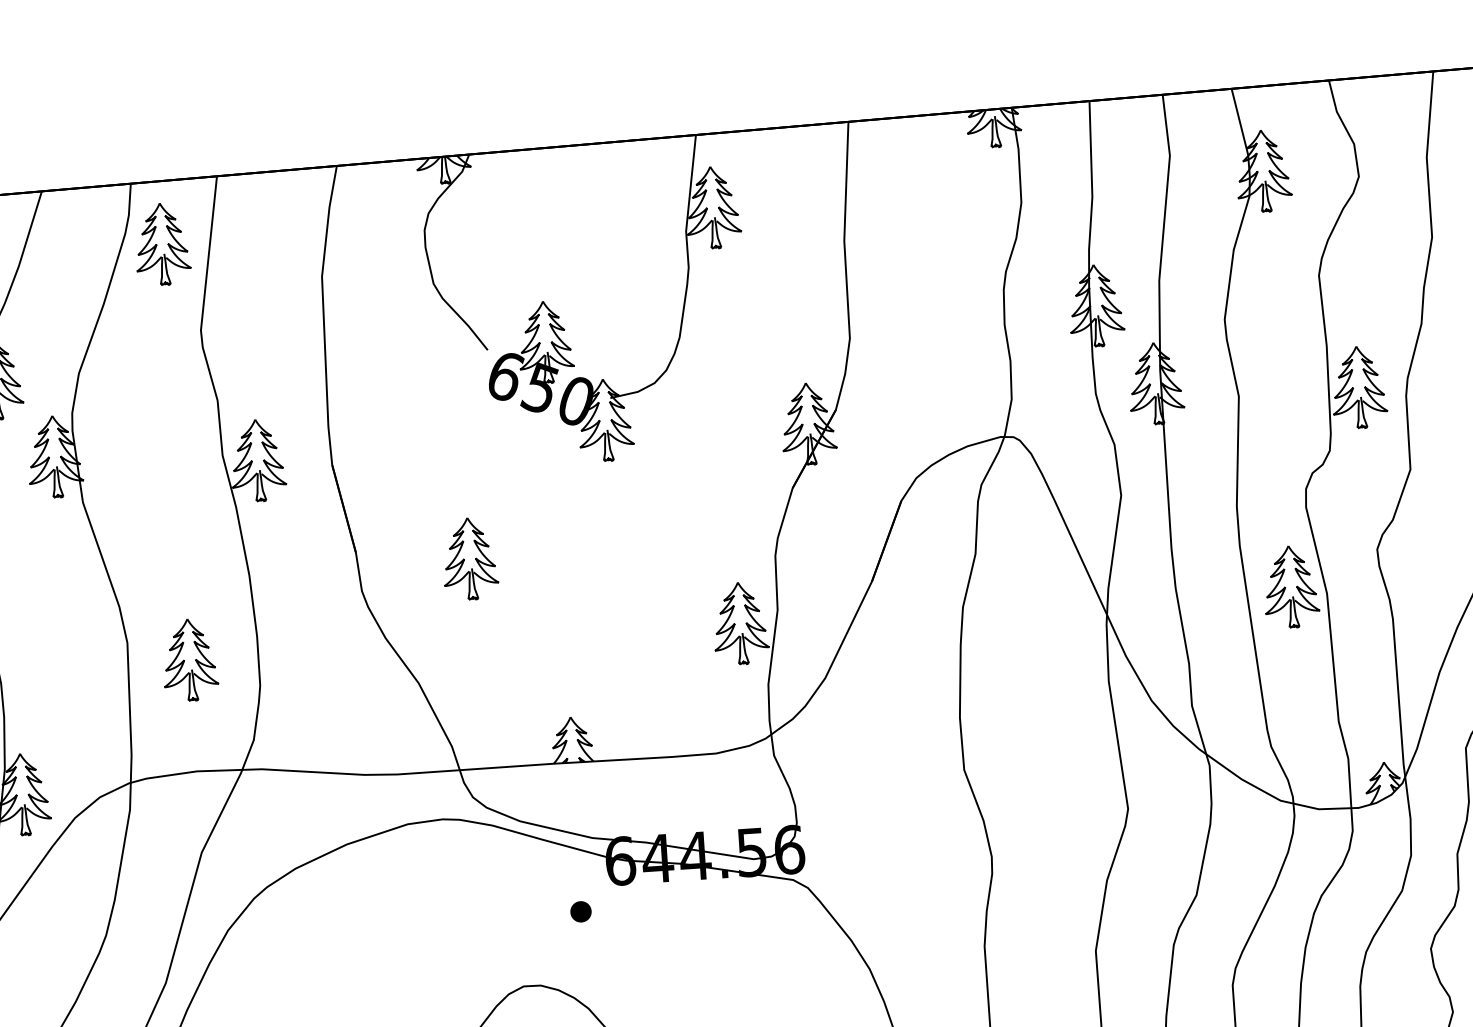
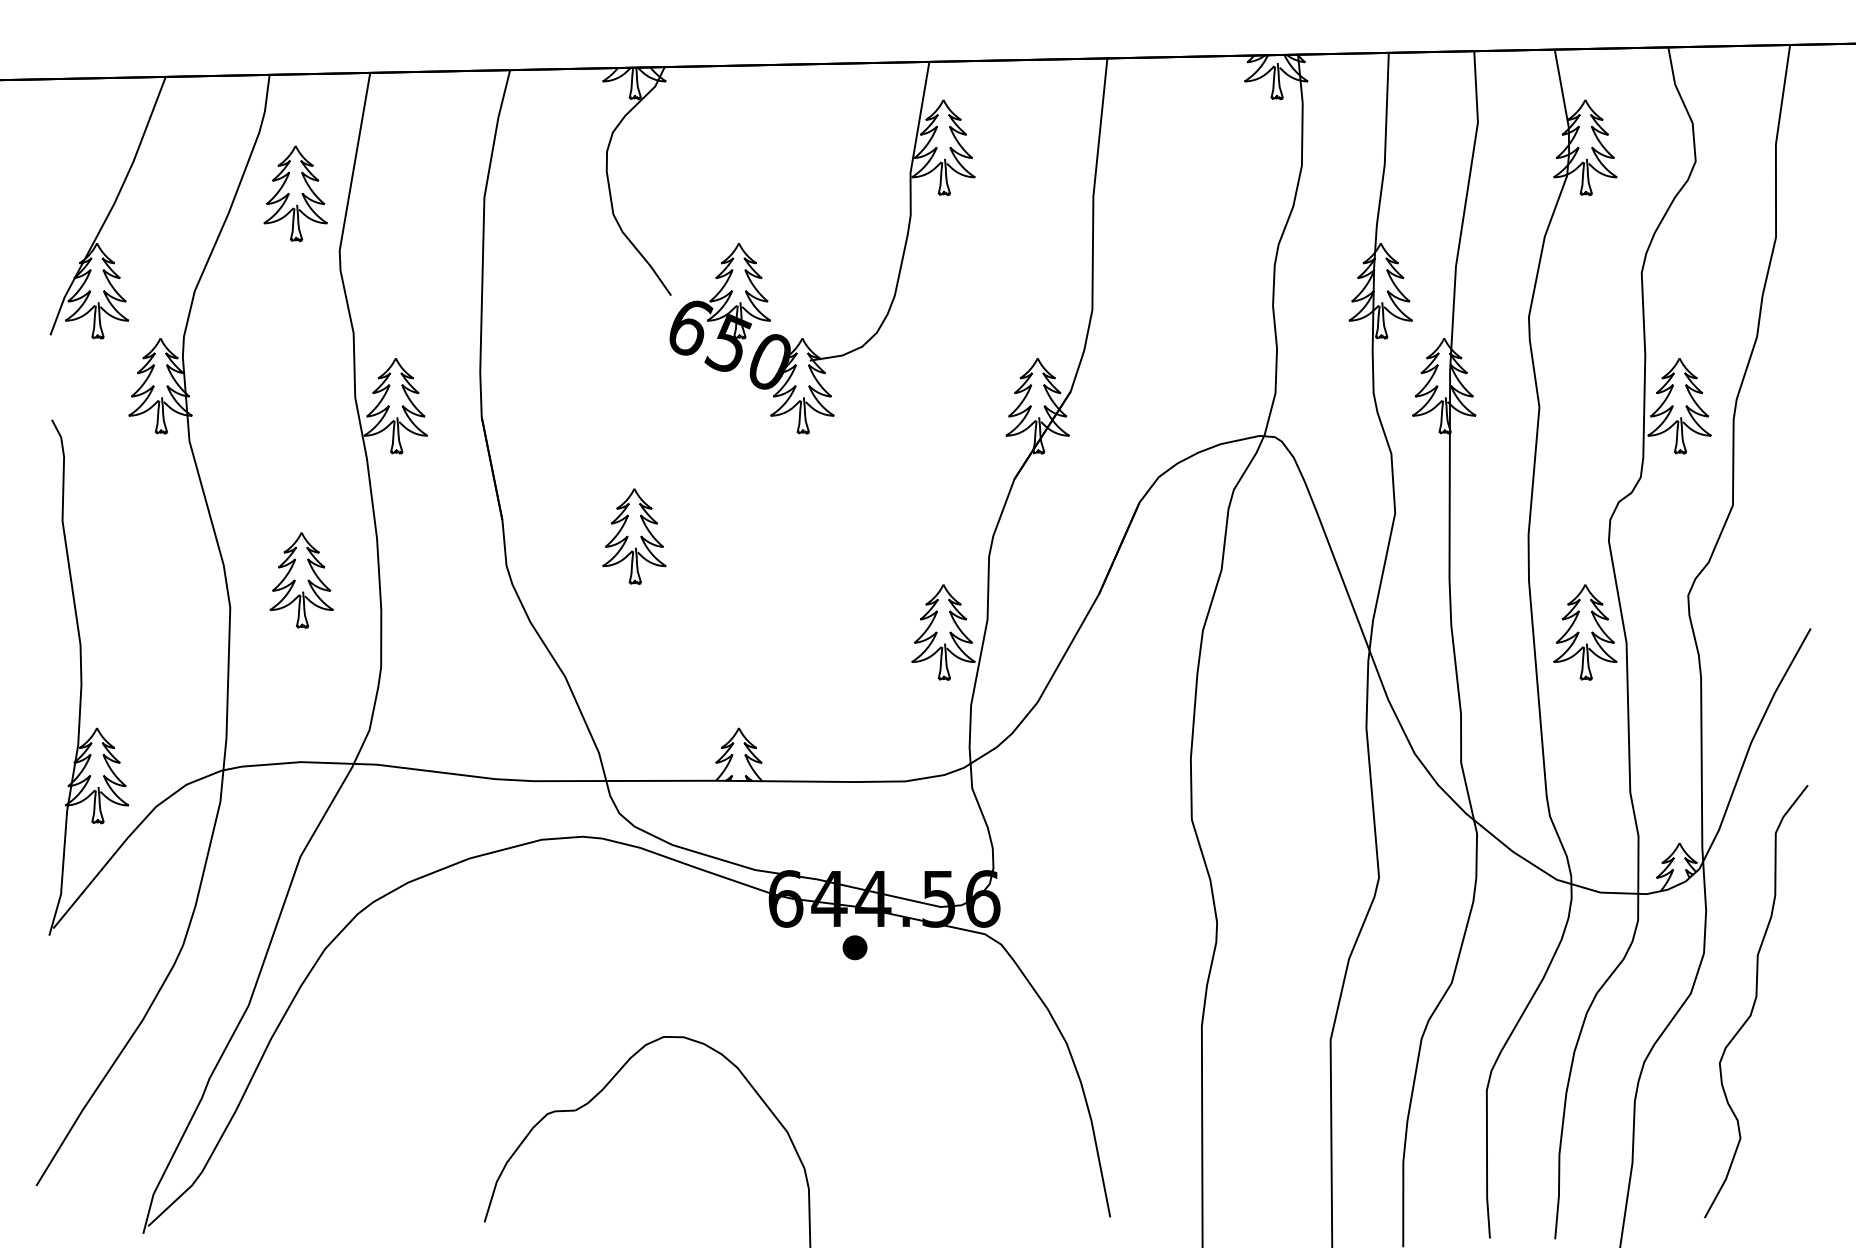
part: (162, 244) -> (295, 193), moved
part: (189, 660) -> (301, 580), moved
part: (580, 911) -> (854, 947), moved

